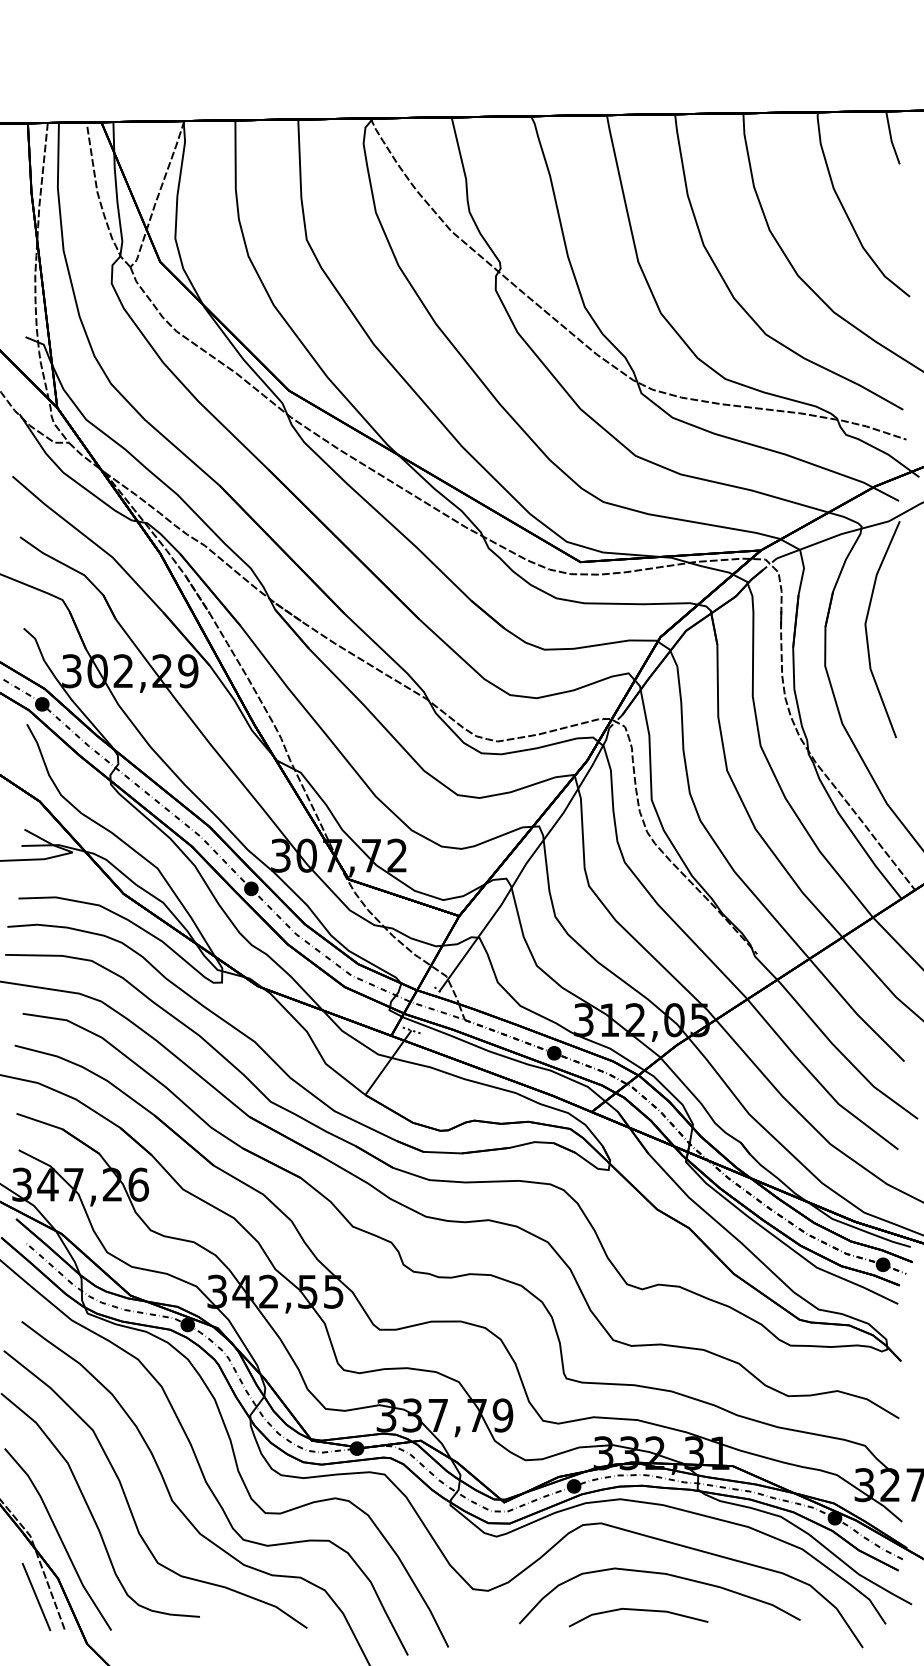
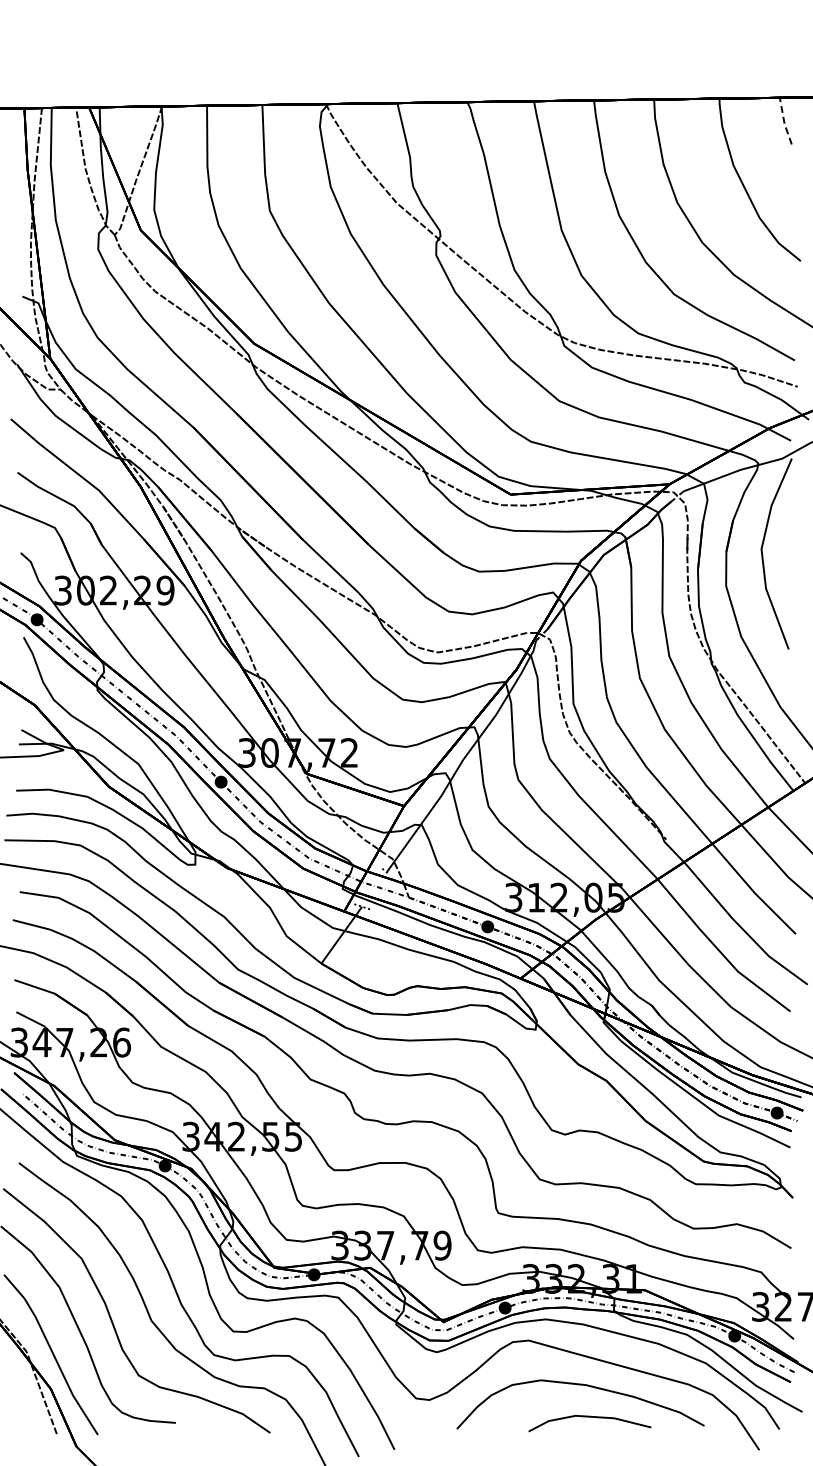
line: (891, 138) -> (784, 121), solid -> dashed
line: (35, 1597) -> (31, 1405), removed
line: (638, 1610) -> (589, 1417), moved

